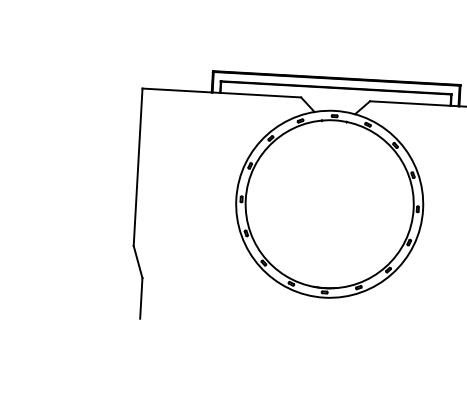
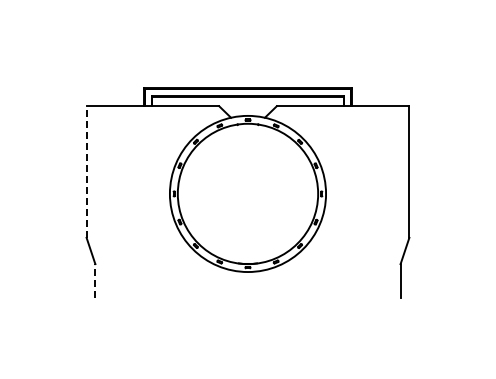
line: (137, 167) -> (86, 172), solid -> dashed
line: (141, 297) -> (95, 280), solid -> dashed

